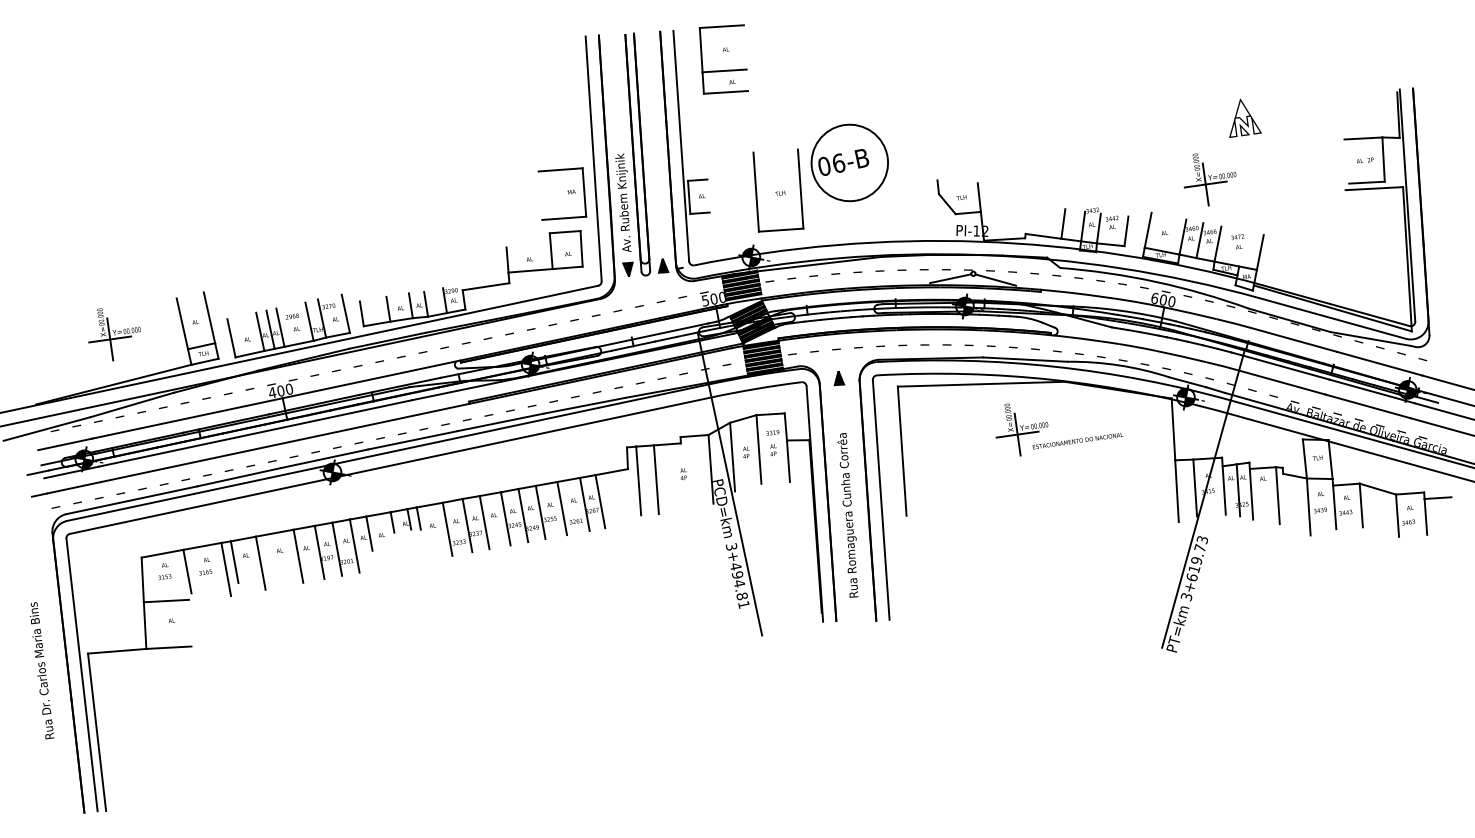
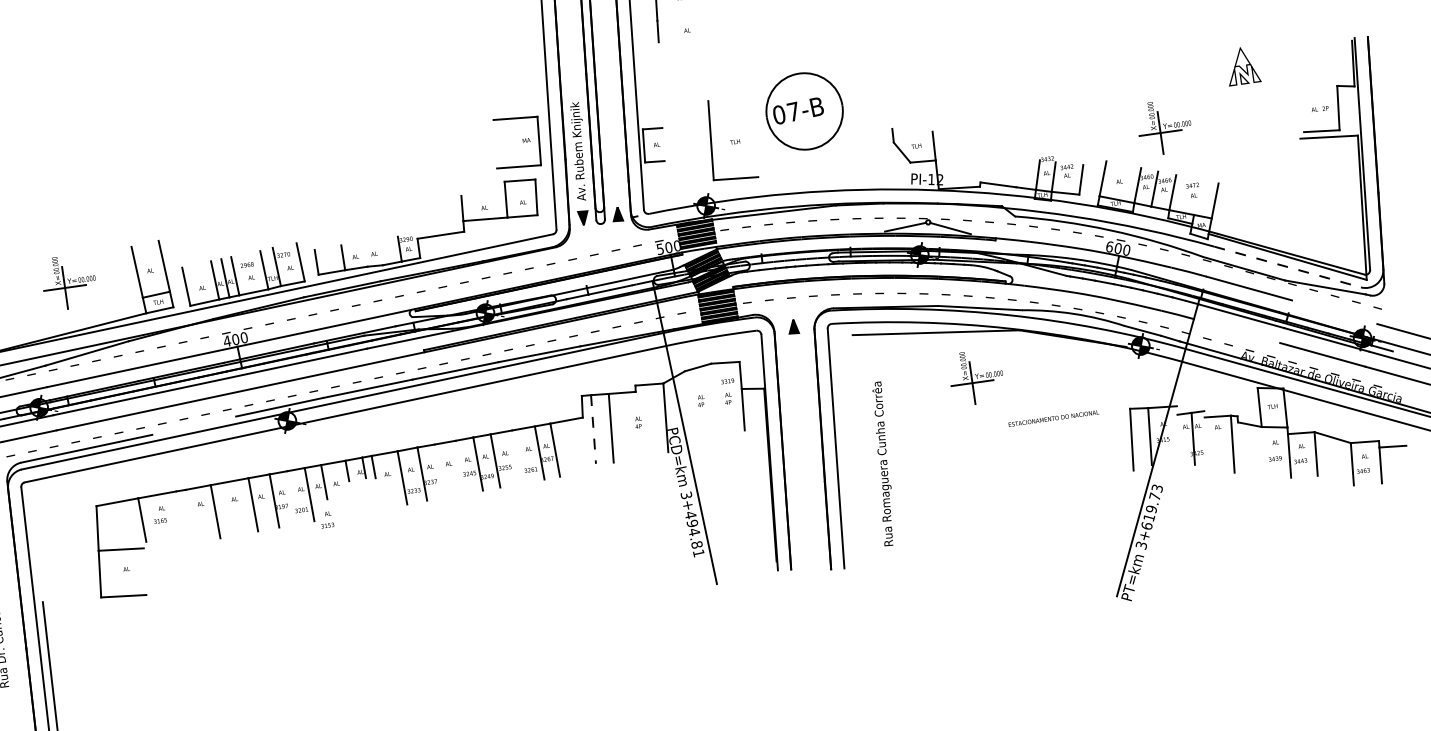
line: (724, 70) -> (679, 19), removed
line: (725, 92) -> (680, 41), removed
part: (1245, 117) -> (1245, 66), moved
line: (1363, 138) -> (1318, 87), removed
text: (838, 162) -> (793, 111), 06-B -> 07-B
line: (800, 188) -> (755, 137), removed
line: (1063, 223) -> (1018, 172), removed
line: (426, 303) -> (381, 252), removed
line: (410, 305) -> (365, 254), removed
line: (1333, 318) -> (1288, 267), solid -> dashed
line: (1379, 363) -> (1334, 312), removed
line: (1282, 382) -> (1237, 331), removed
line: (1173, 429) -> (1128, 378), removed
text: (1077, 440) -> (1053, 418), moved
line: (758, 449) -> (713, 398), removed
line: (901, 450) -> (856, 399), removed
line: (732, 456) -> (687, 405), removed
line: (239, 477) -> (194, 426), removed
line: (638, 481) -> (593, 430), solid -> dashed
line: (1223, 485) -> (1178, 434), removed
line: (1251, 490) -> (1206, 439), removed
line: (1308, 506) -> (1263, 455), removed
line: (562, 508) -> (517, 457), removed
text: (847, 515) -> (882, 464), moved
line: (505, 518) -> (460, 467), removed
line: (484, 522) -> (439, 471), removed
line: (337, 548) -> (292, 497), removed
line: (234, 562) -> (189, 511), removed
line: (226, 569) -> (181, 518), removed
text: (164, 571) -> (327, 520), moved
line: (117, 650) -> (72, 599), removed

